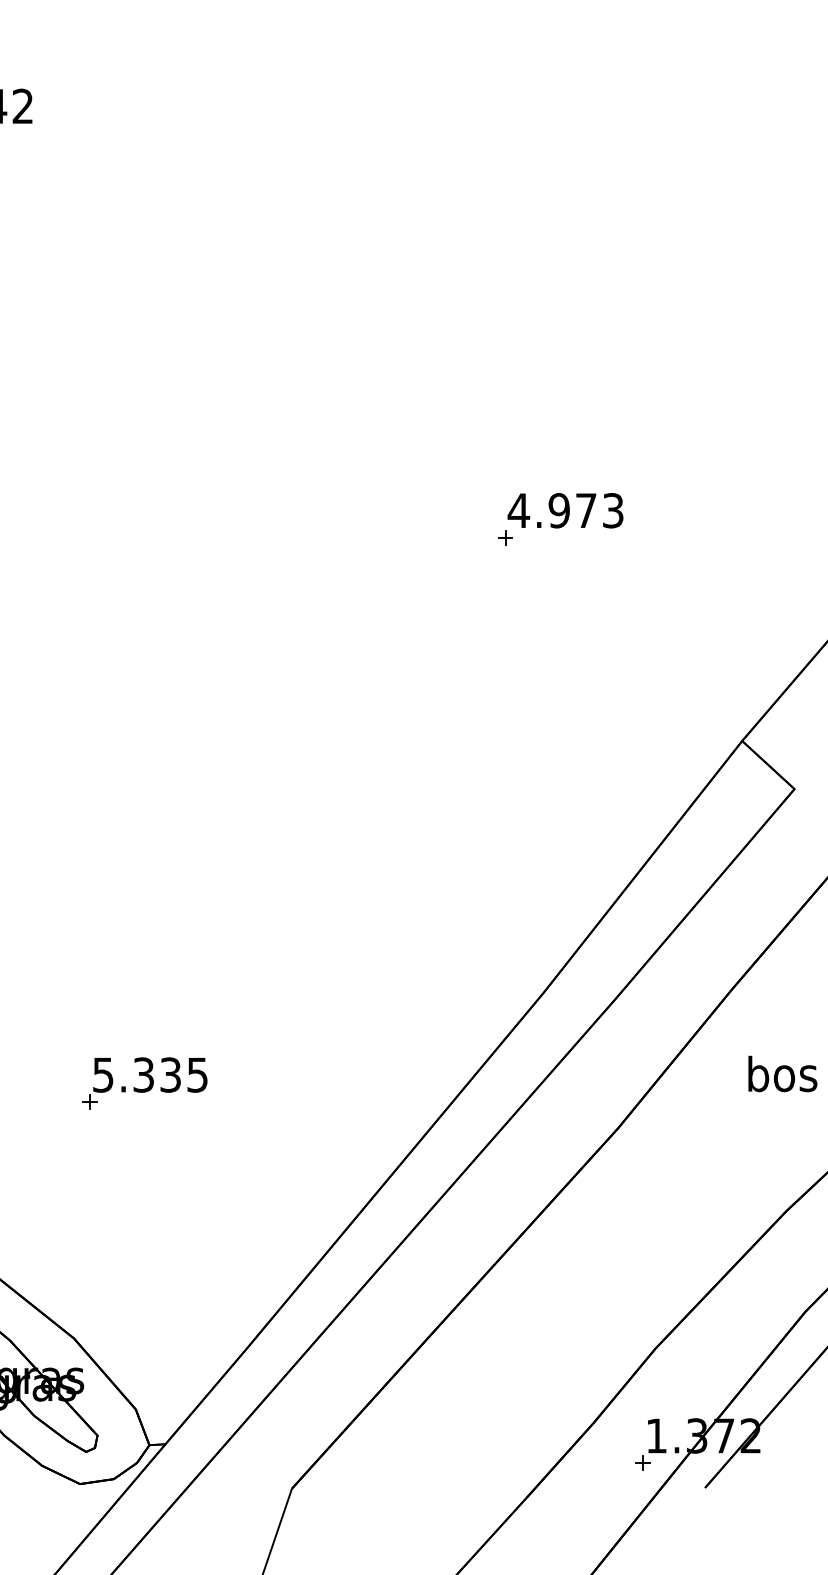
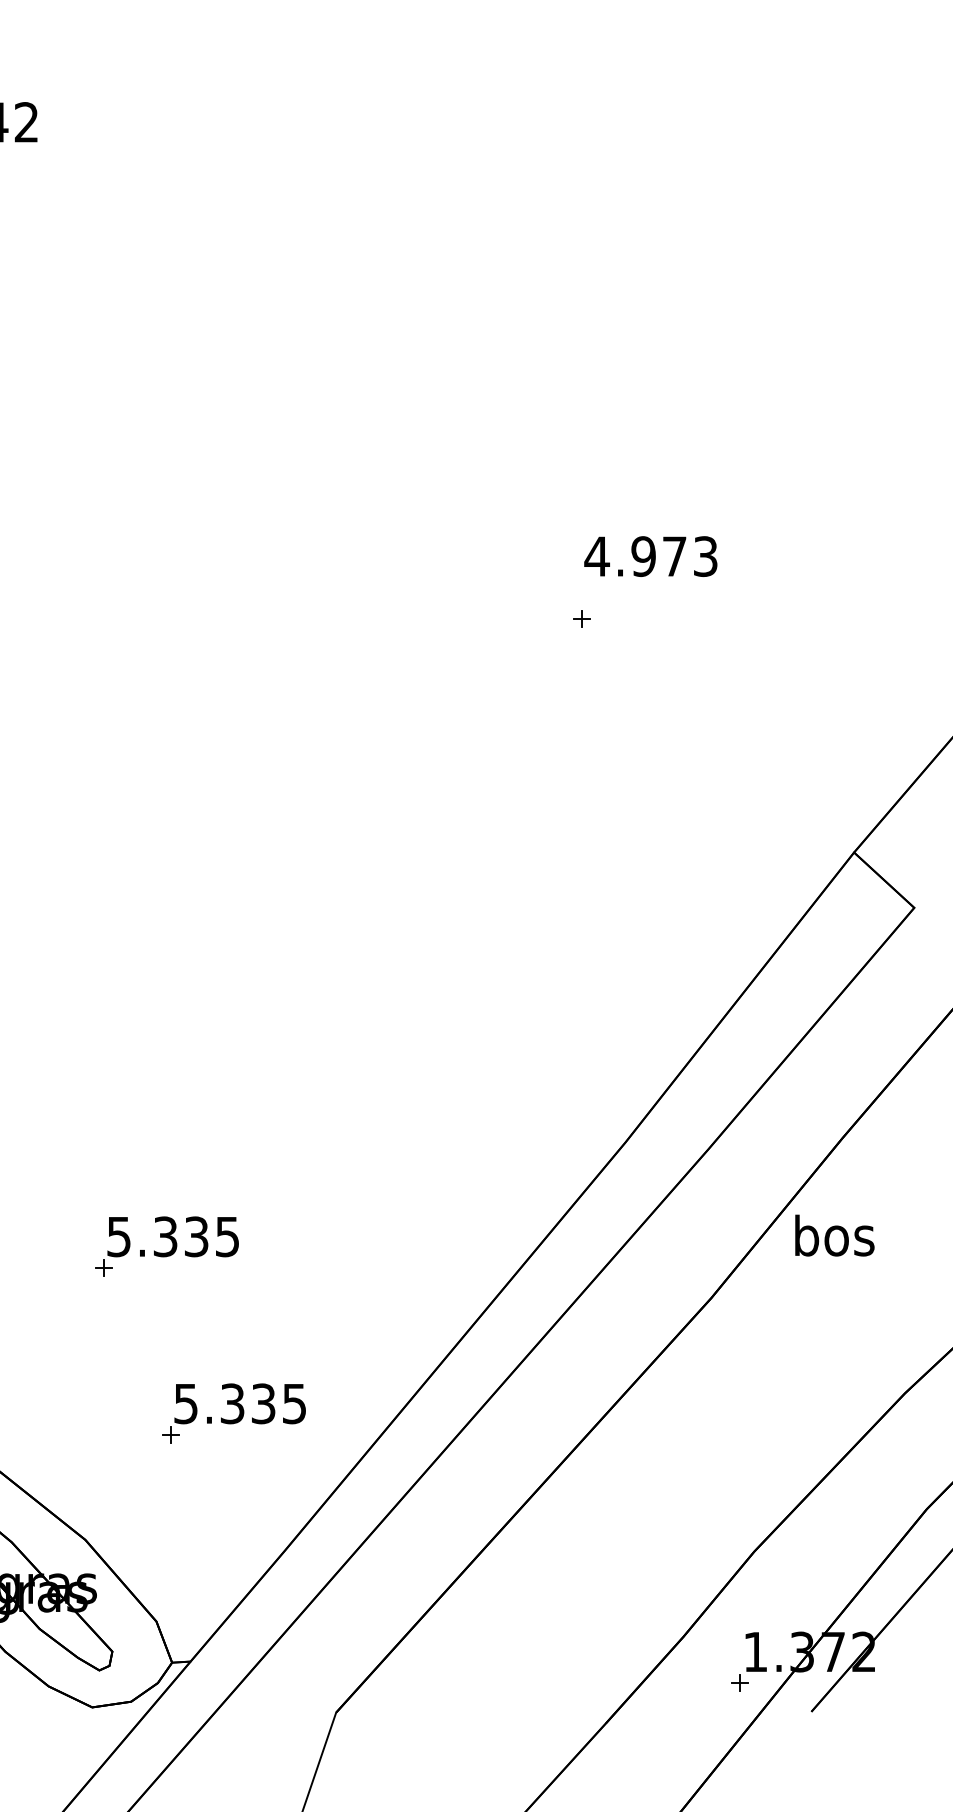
text: (565, 510) -> (650, 556), moved
text: (782, 1073) -> (834, 1235), moved
part: (202, 1228) -> (233, 1413), added

